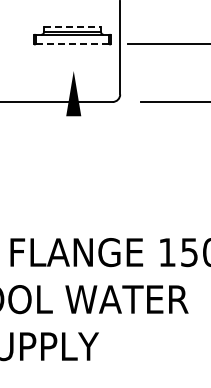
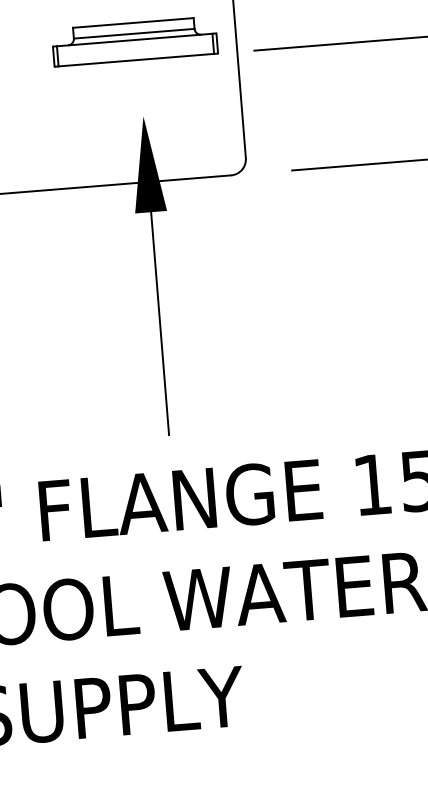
line: (73, 26) -> (135, 22), dashed -> solid
line: (72, 44) -> (136, 60), dashed -> solid
line: (73, 168) -> (159, 322), added

